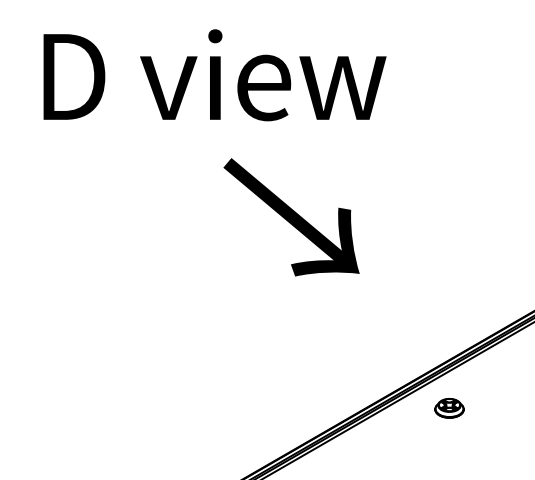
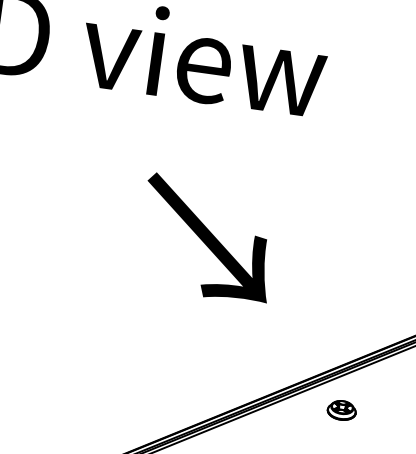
text: (291, 217) -> (207, 238), moved

